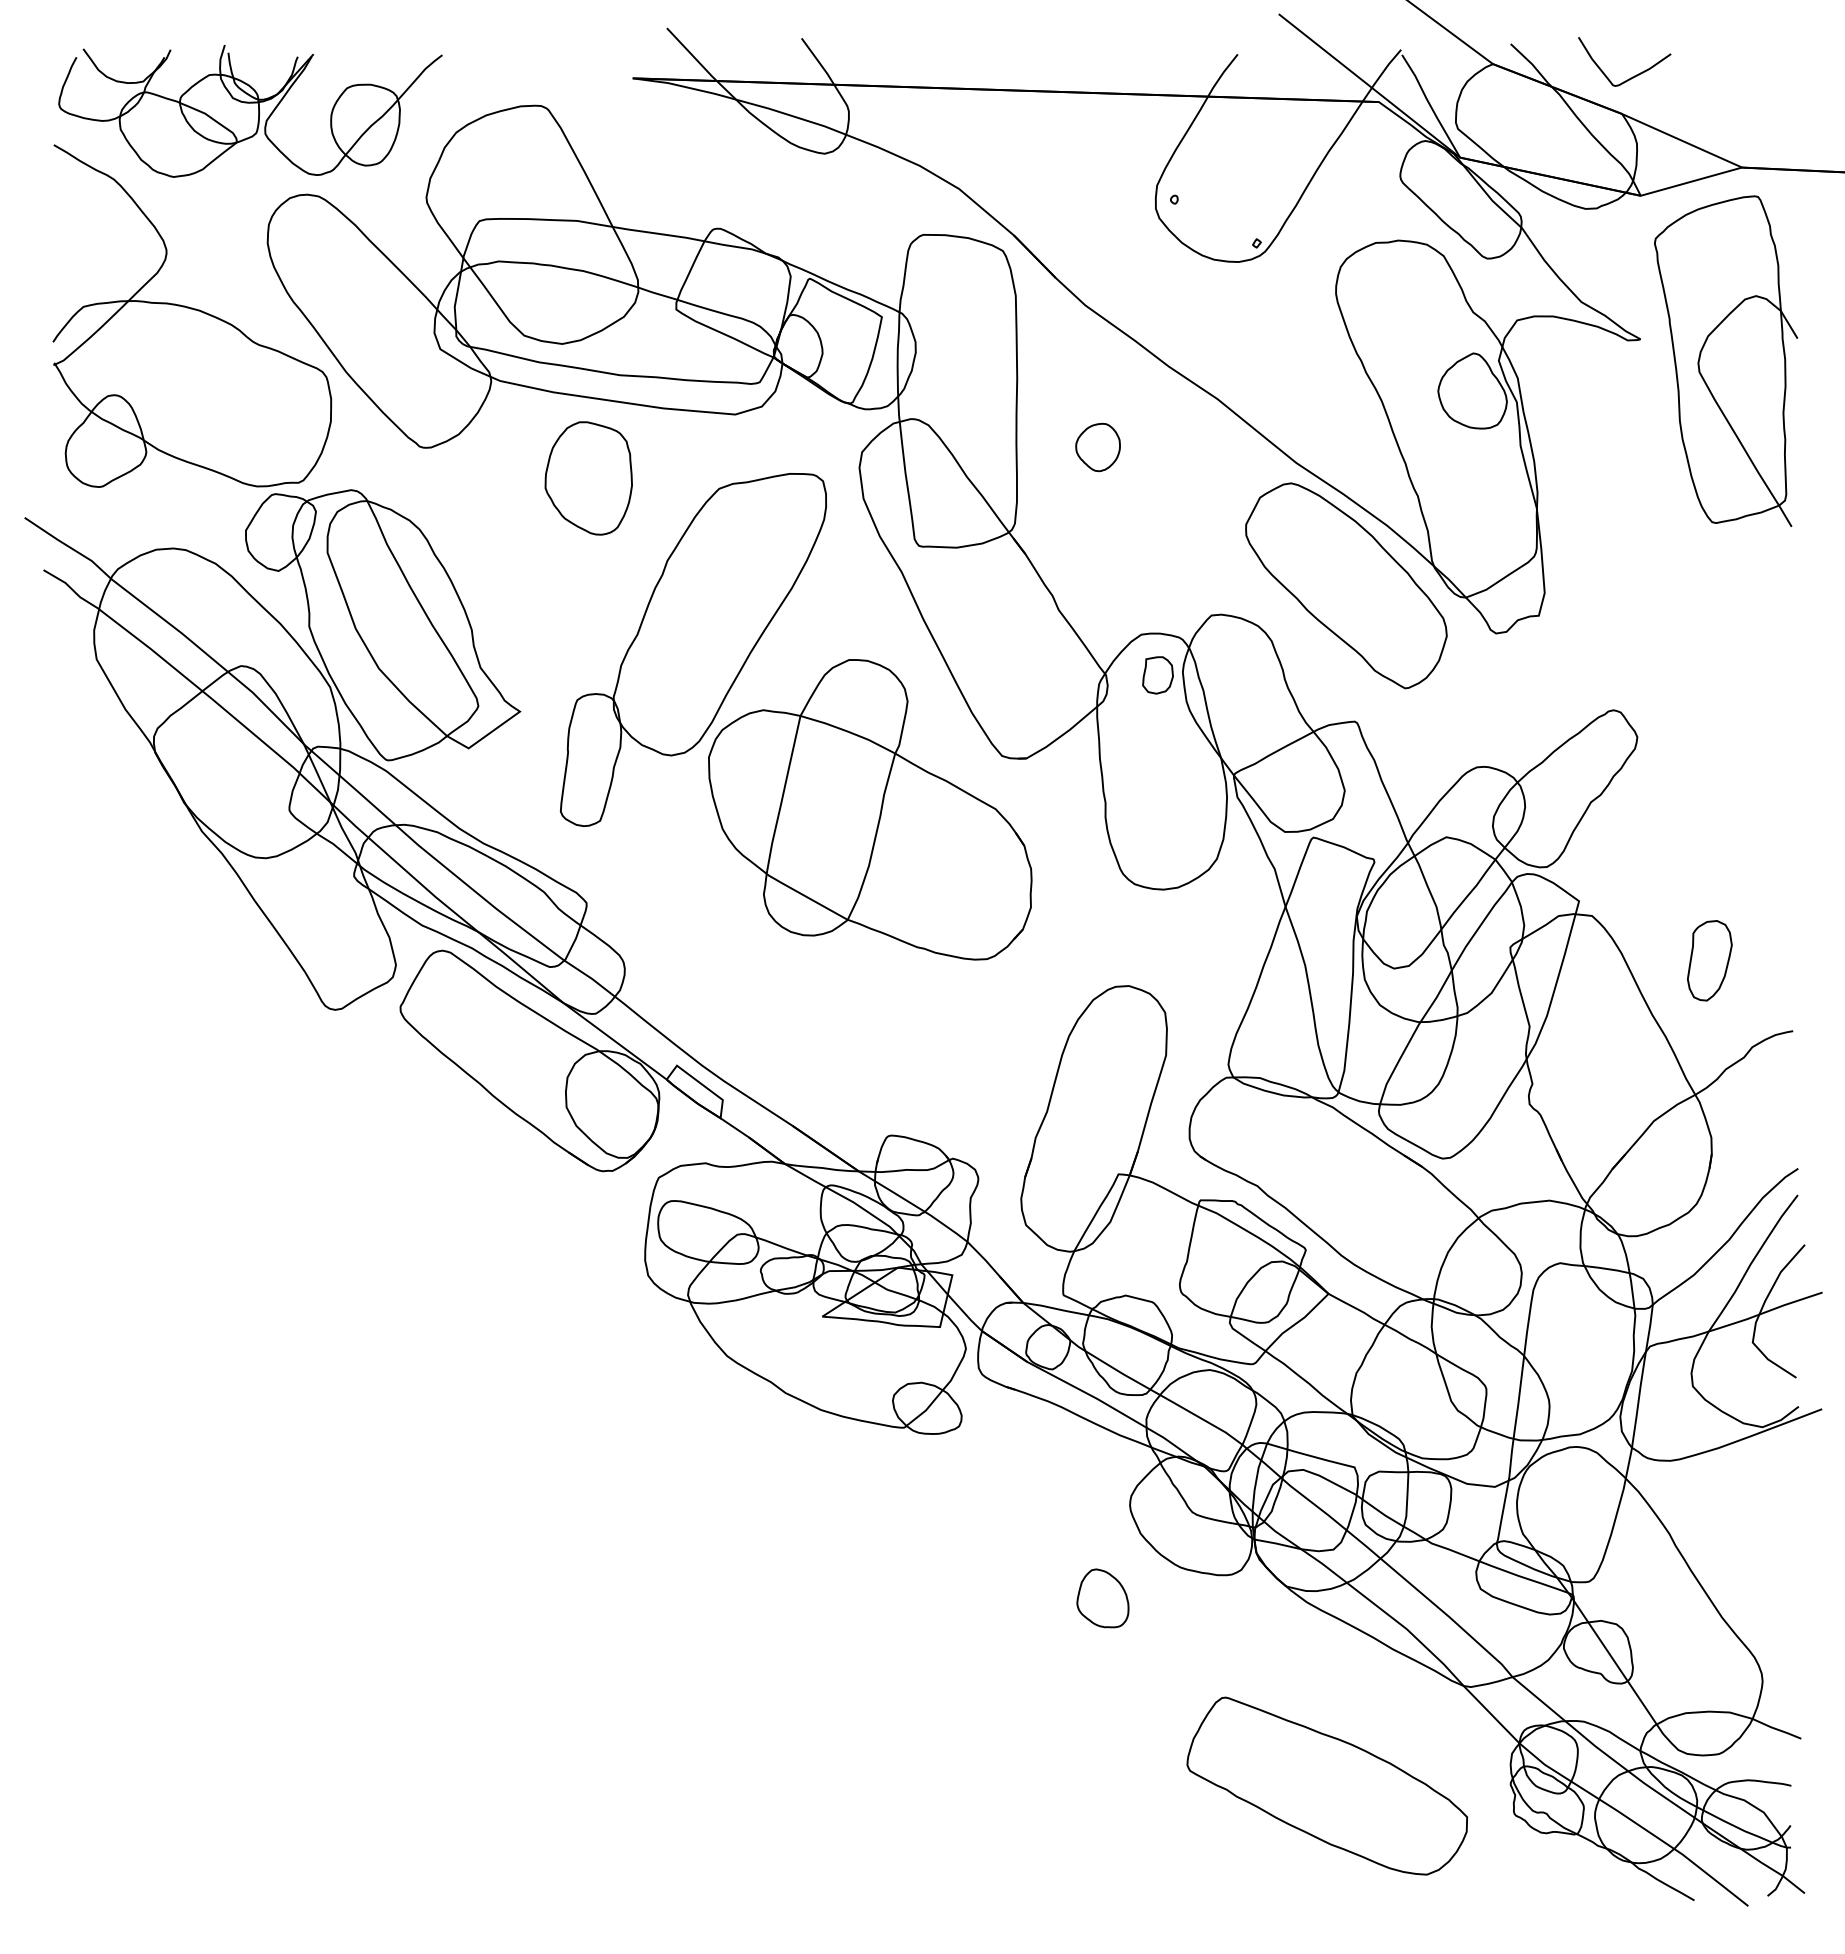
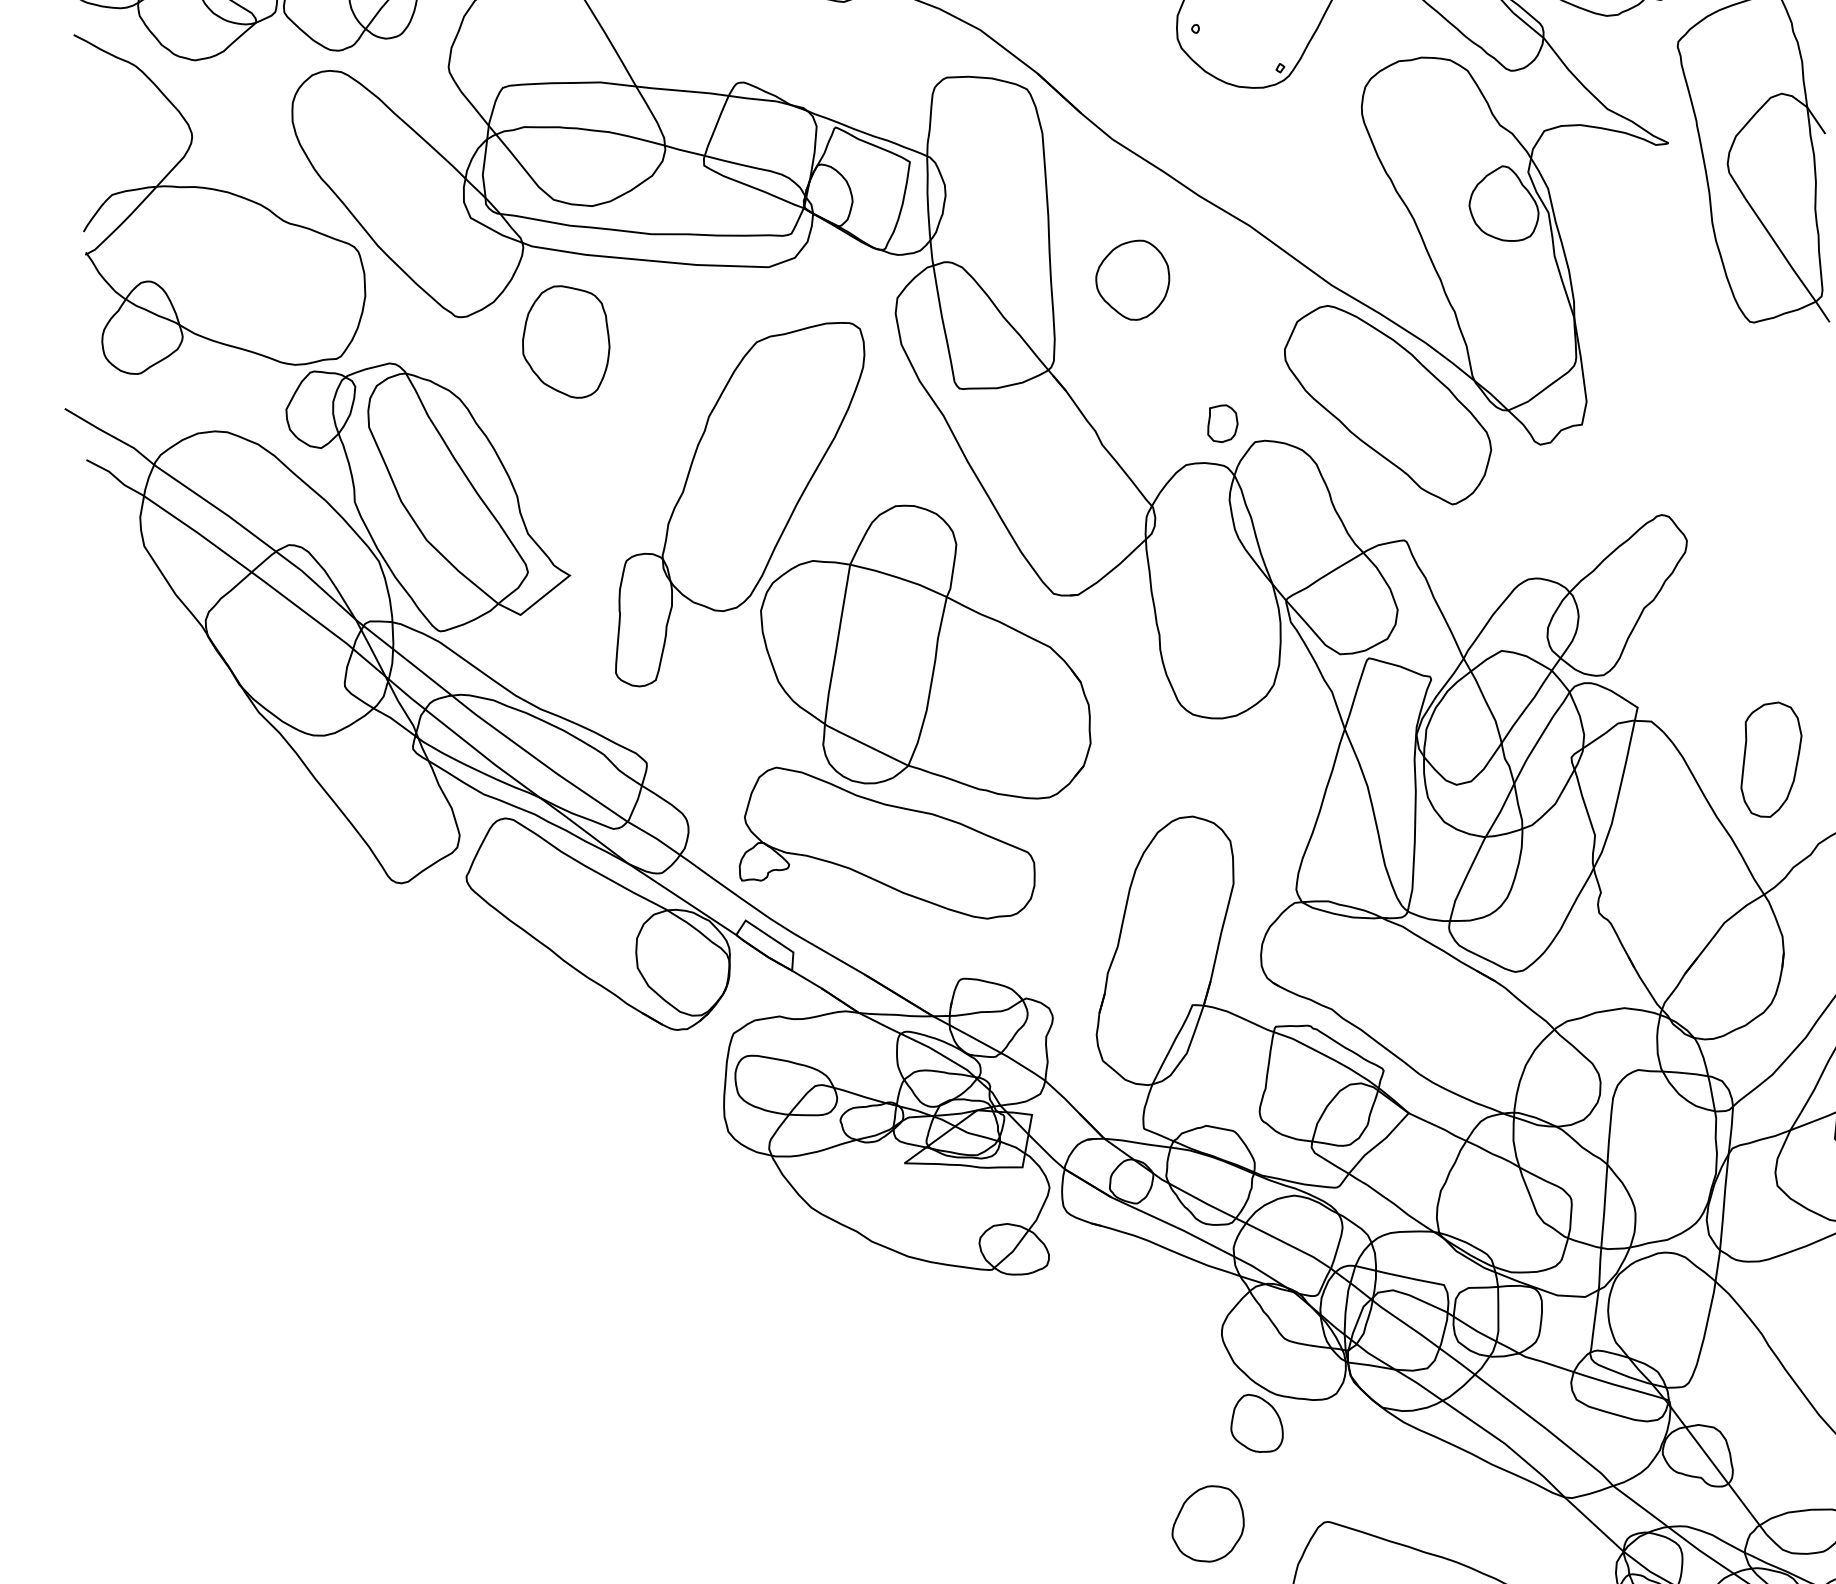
part: (1097, 447) -> (1132, 280), size x1.67
part: (588, 478) -> (565, 342), moved
part: (1157, 675) -> (1222, 423), moved
part: (1709, 960) -> (1771, 759), size x1.43
part: (820, 995) -> (885, 842), added
part: (1102, 1598) -> (1256, 1423), moved
part: (1105, 1692) -> (1207, 1523), added

